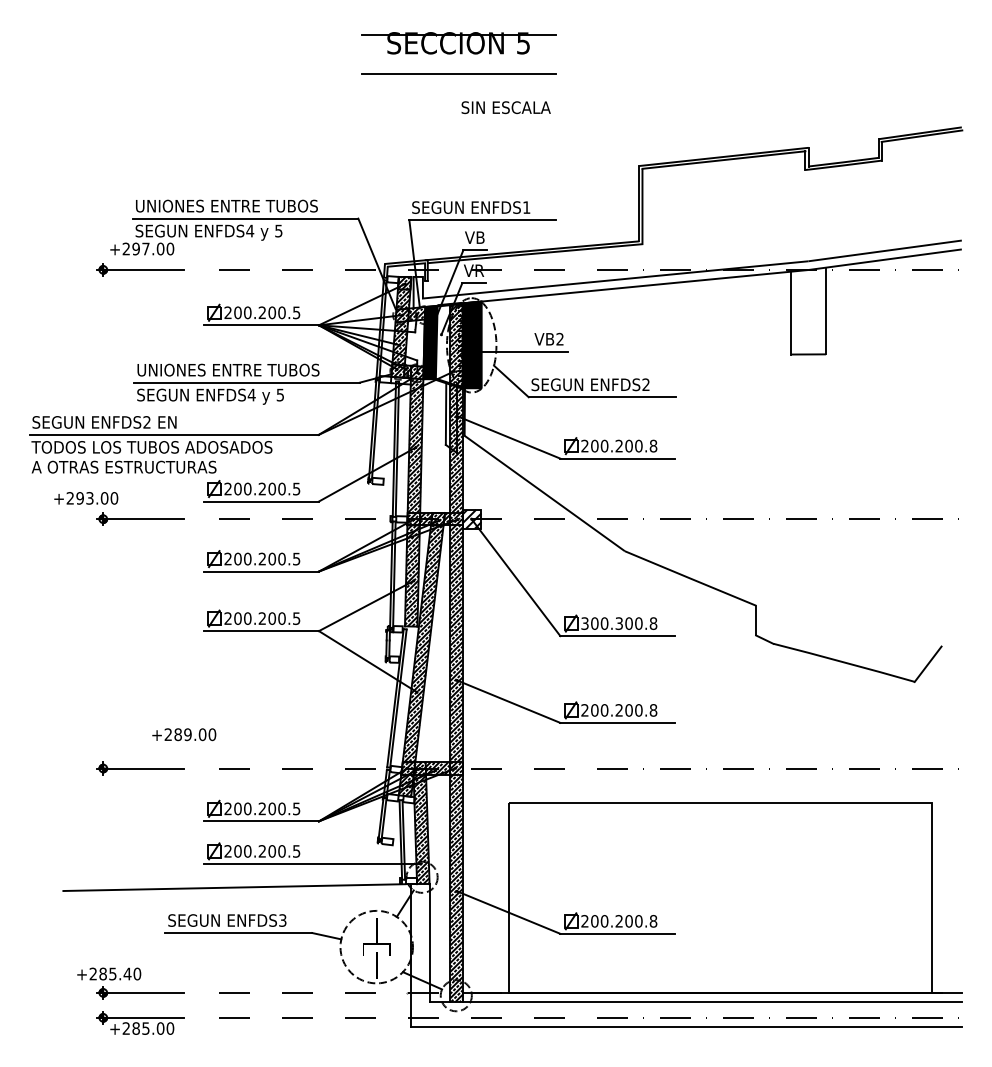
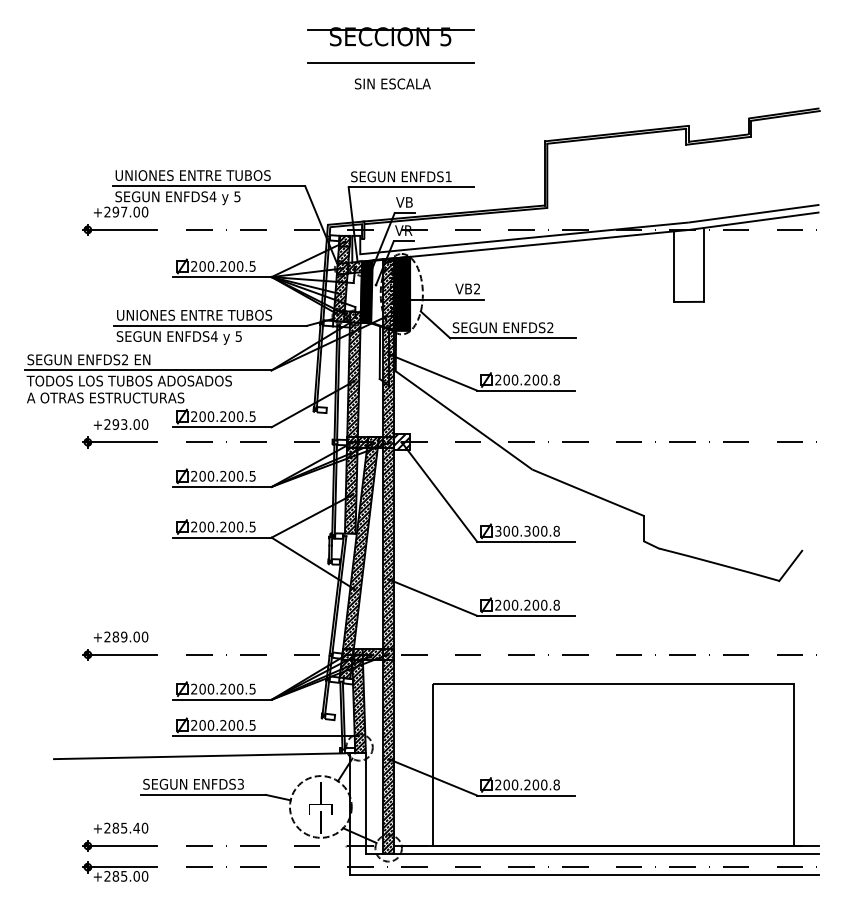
text: (505, 107) -> (392, 83), moved
text: (86, 498) -> (121, 424), moved
text: (184, 734) -> (121, 636), moved
text: (109, 973) -> (121, 827), moved

